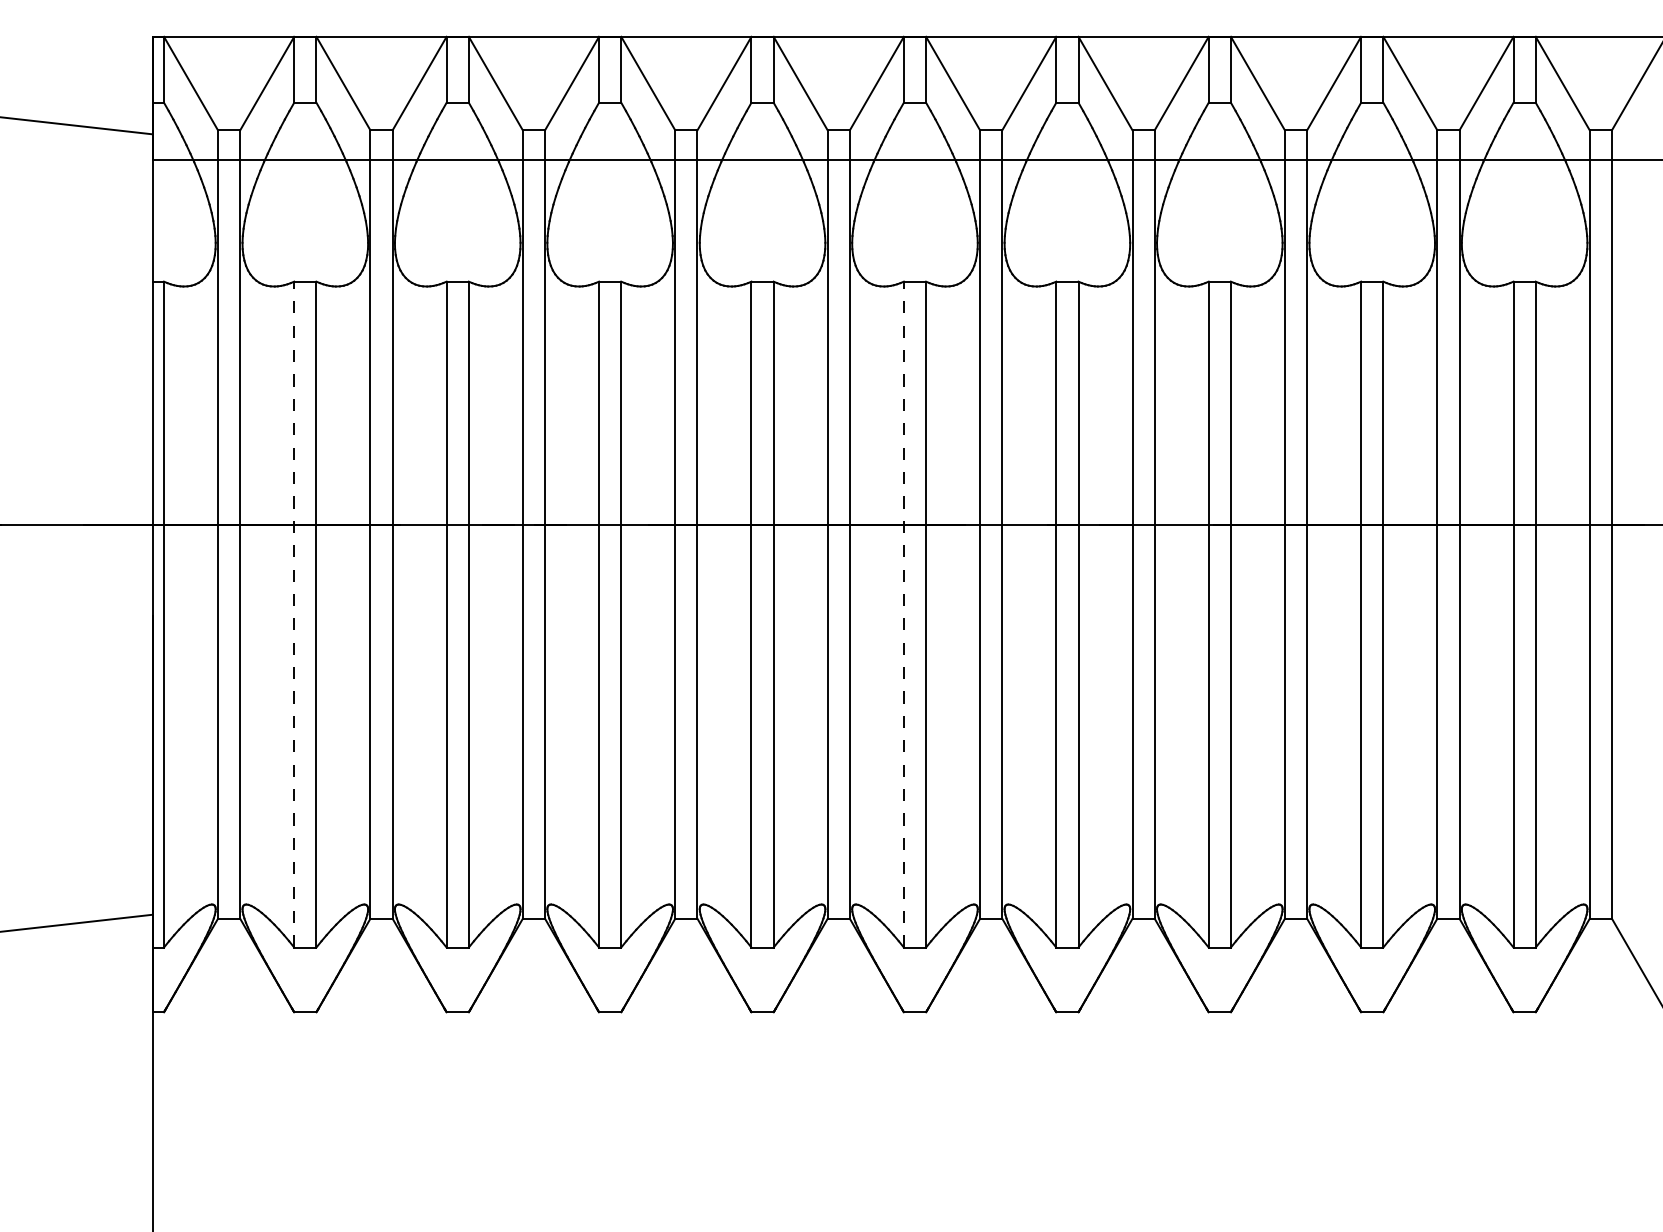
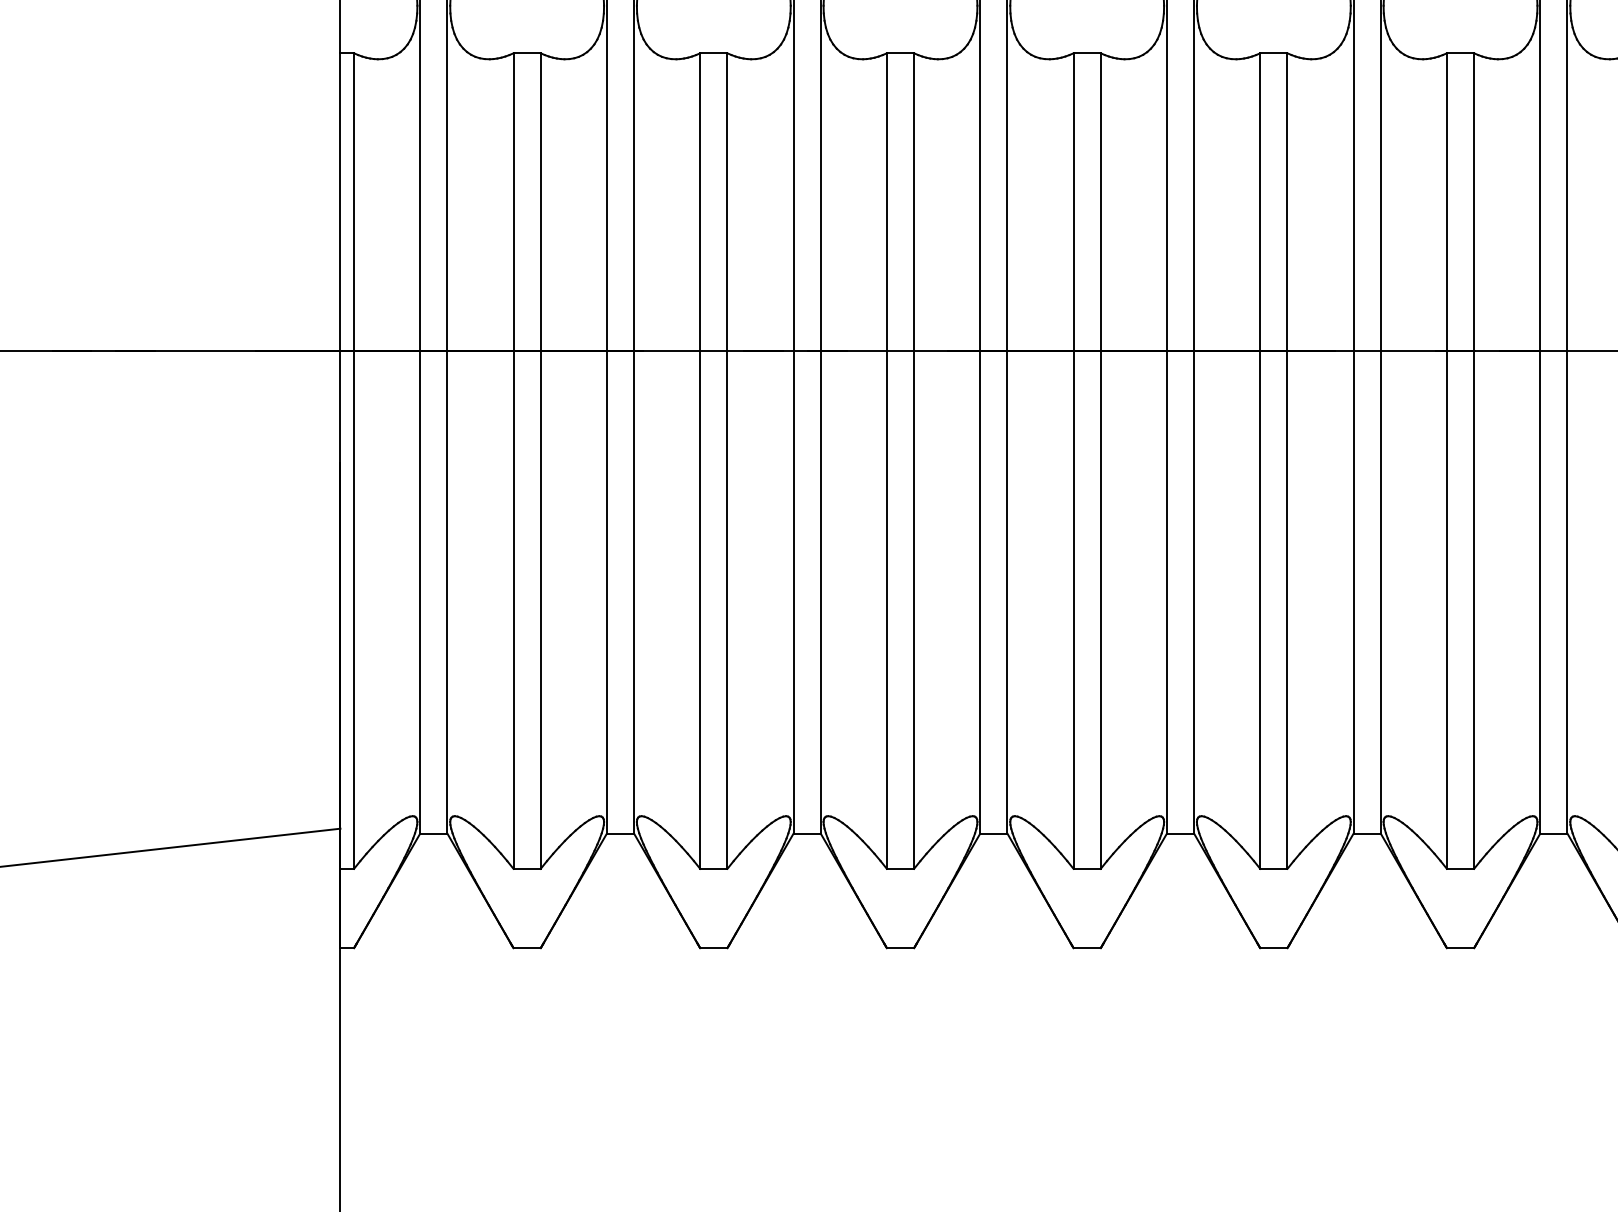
line: (294, 614) -> (513, 460), dashed -> solid
line: (903, 614) -> (1259, 460), dashed -> solid

